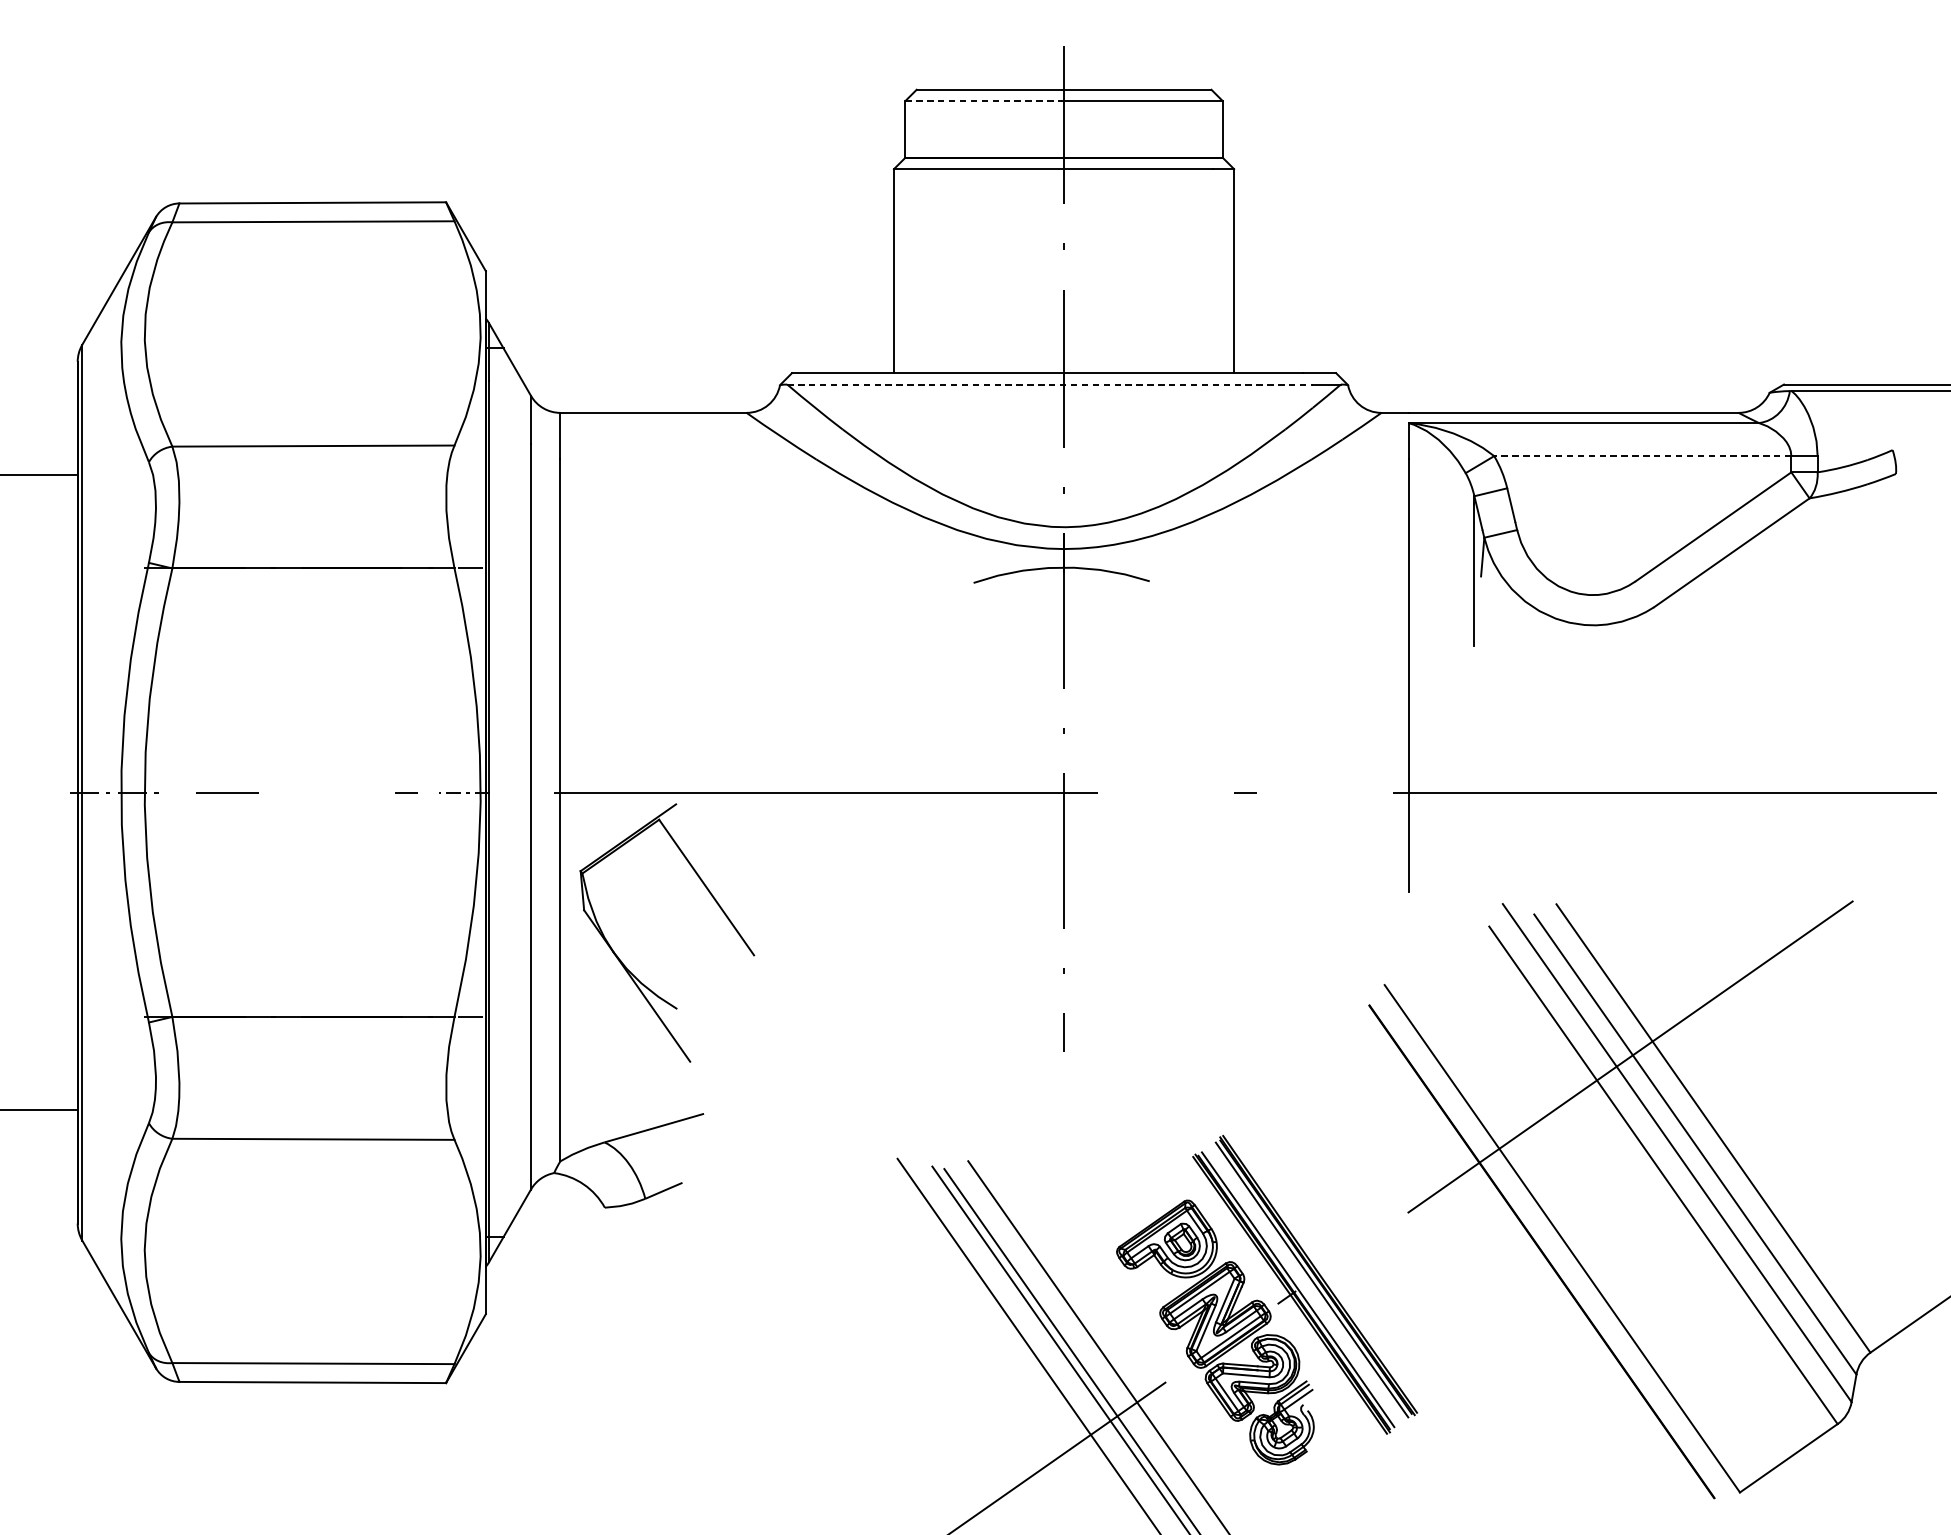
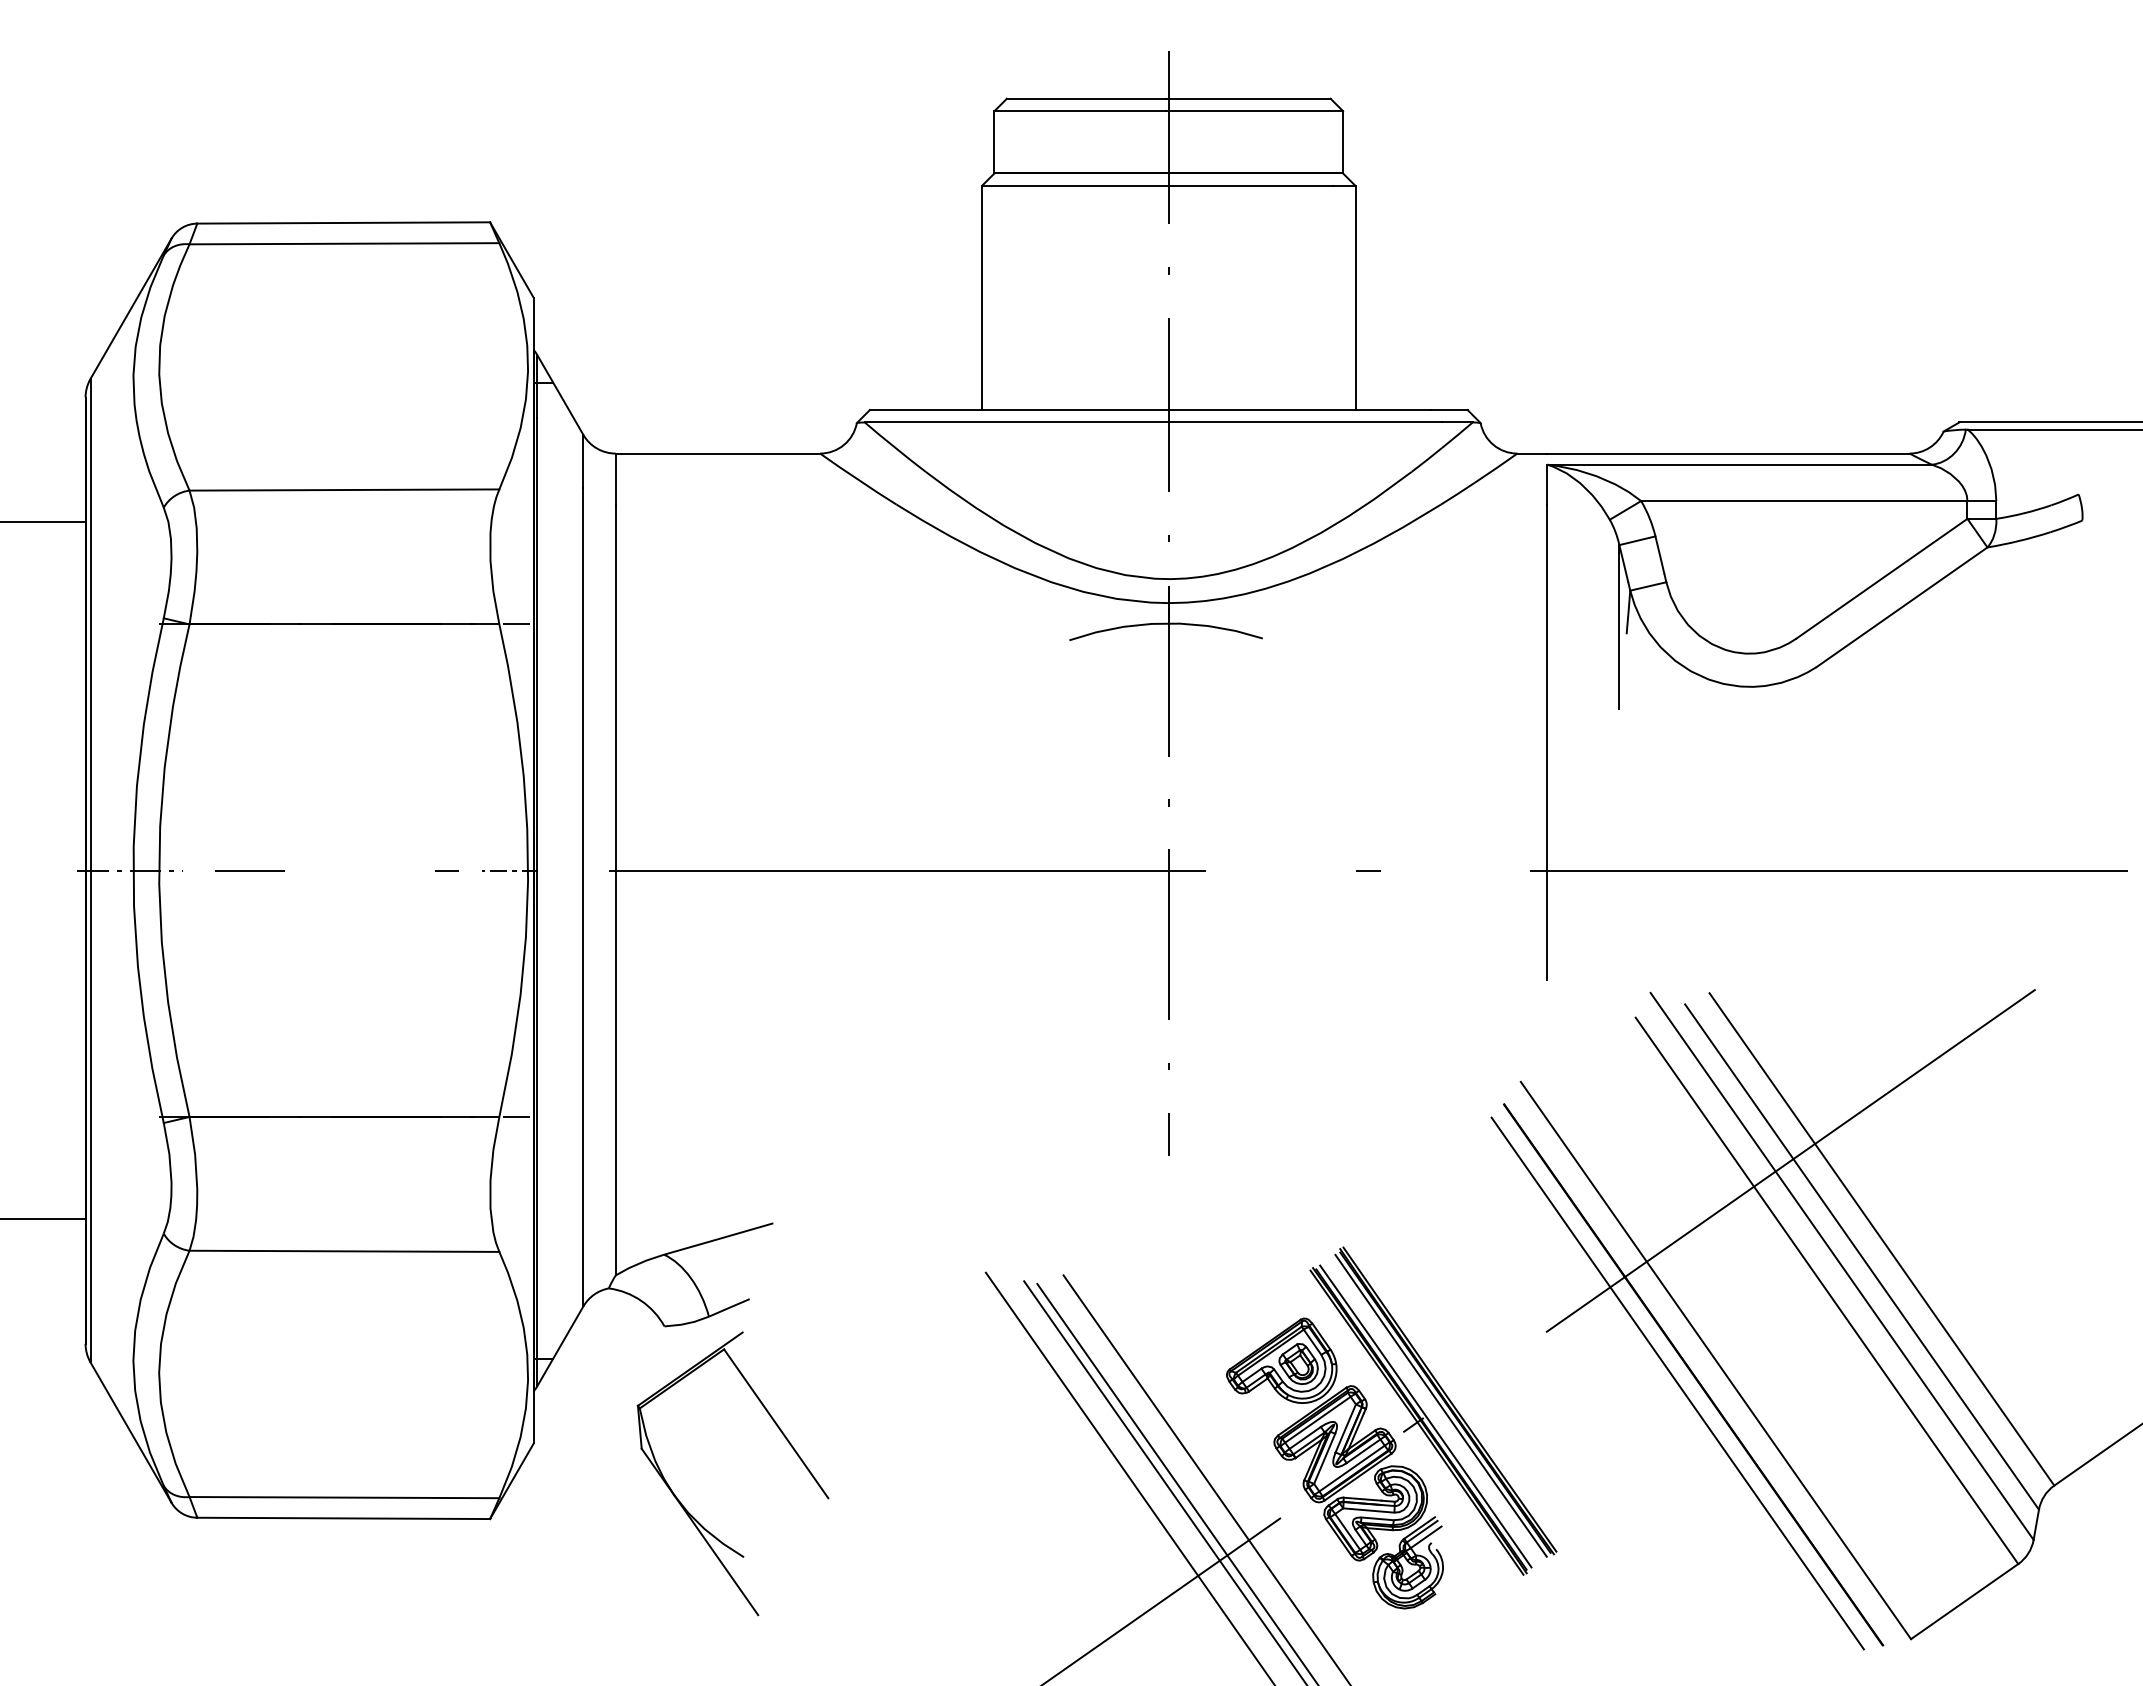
line: (983, 101) -> (1080, 111), dashed -> solid
line: (1050, 384) -> (1153, 422), dashed -> solid
line: (1642, 456) -> (1803, 501), dashed -> solid
part: (629, 970) -> (691, 1514), moved
line: (1527, 1259) -> (1677, 1383), added

